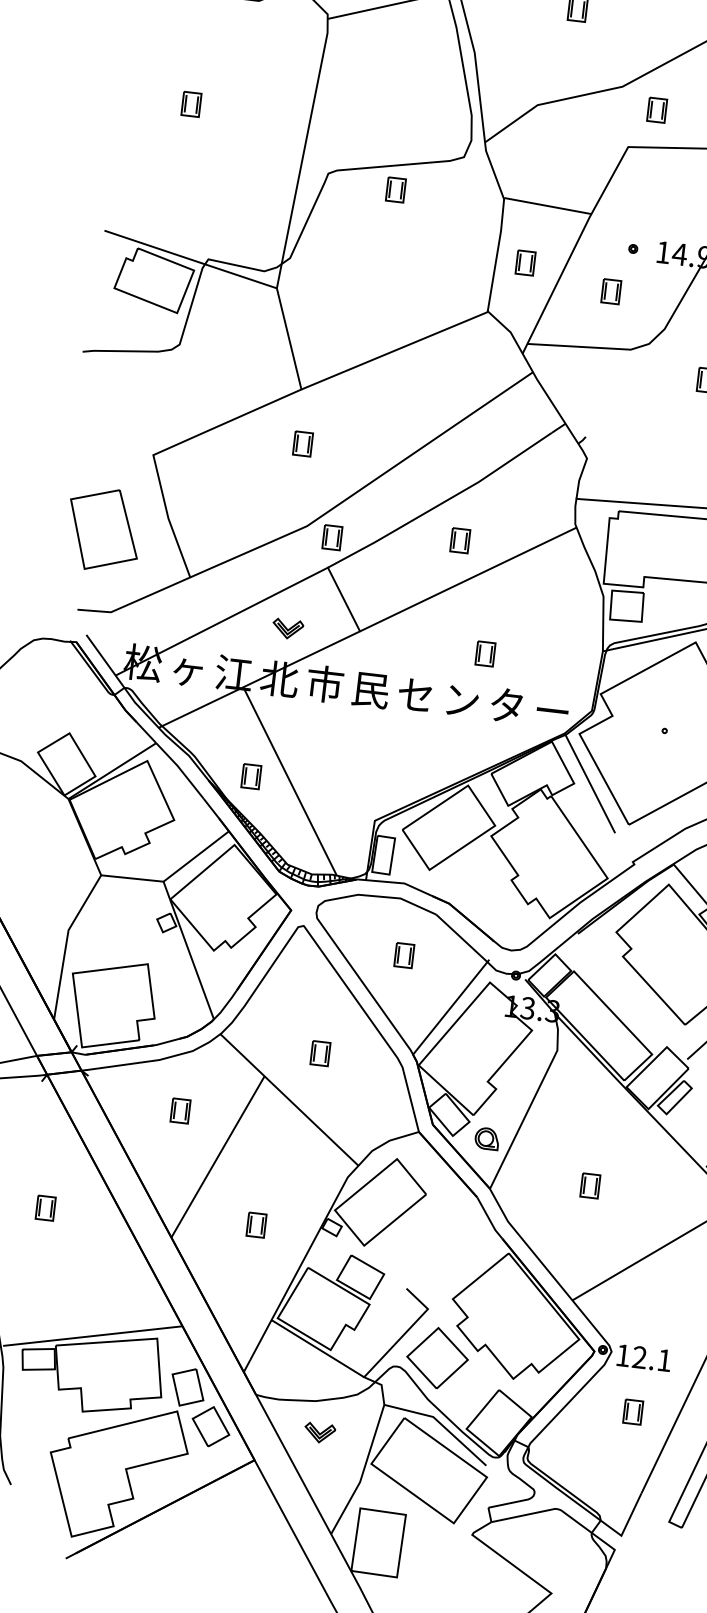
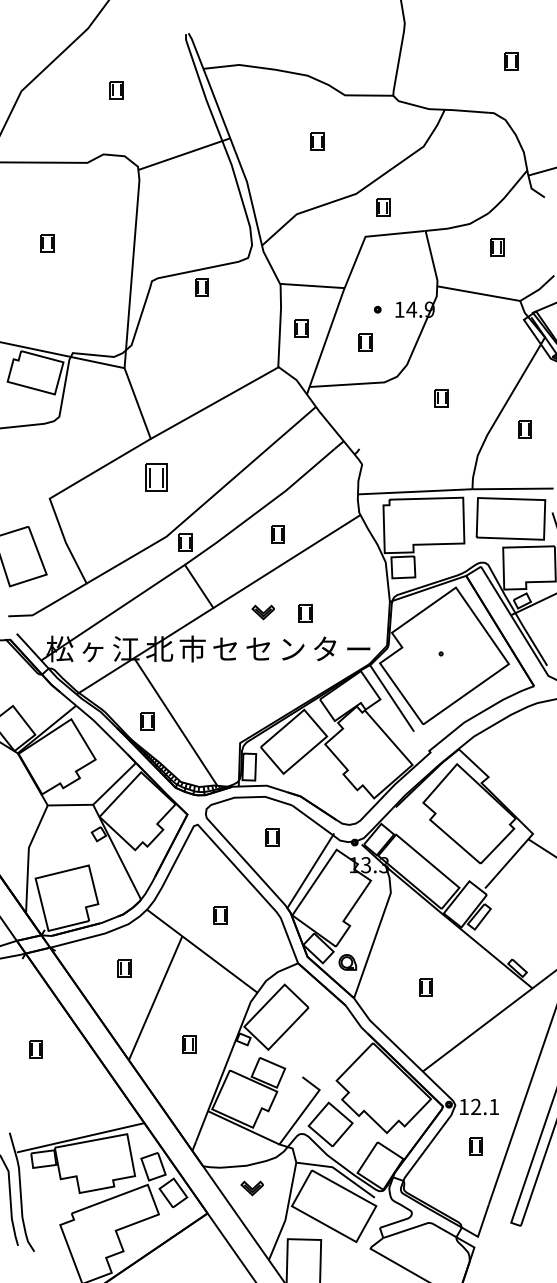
part: (302, 444) -> (156, 478), size x1.6
part: (286, 628) -> (262, 612), moved
text: (371, 690) -> (226, 649), 民 -> セ

